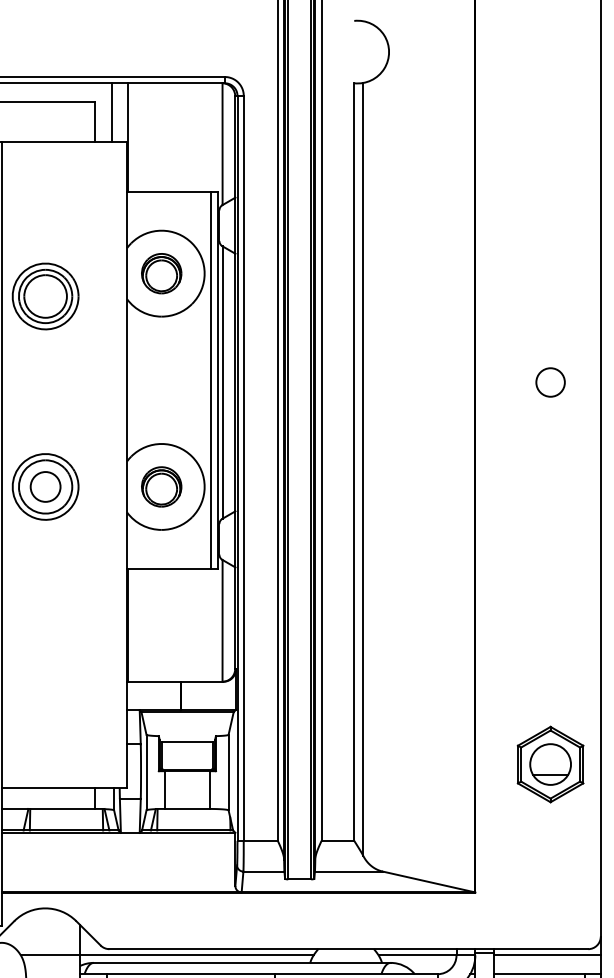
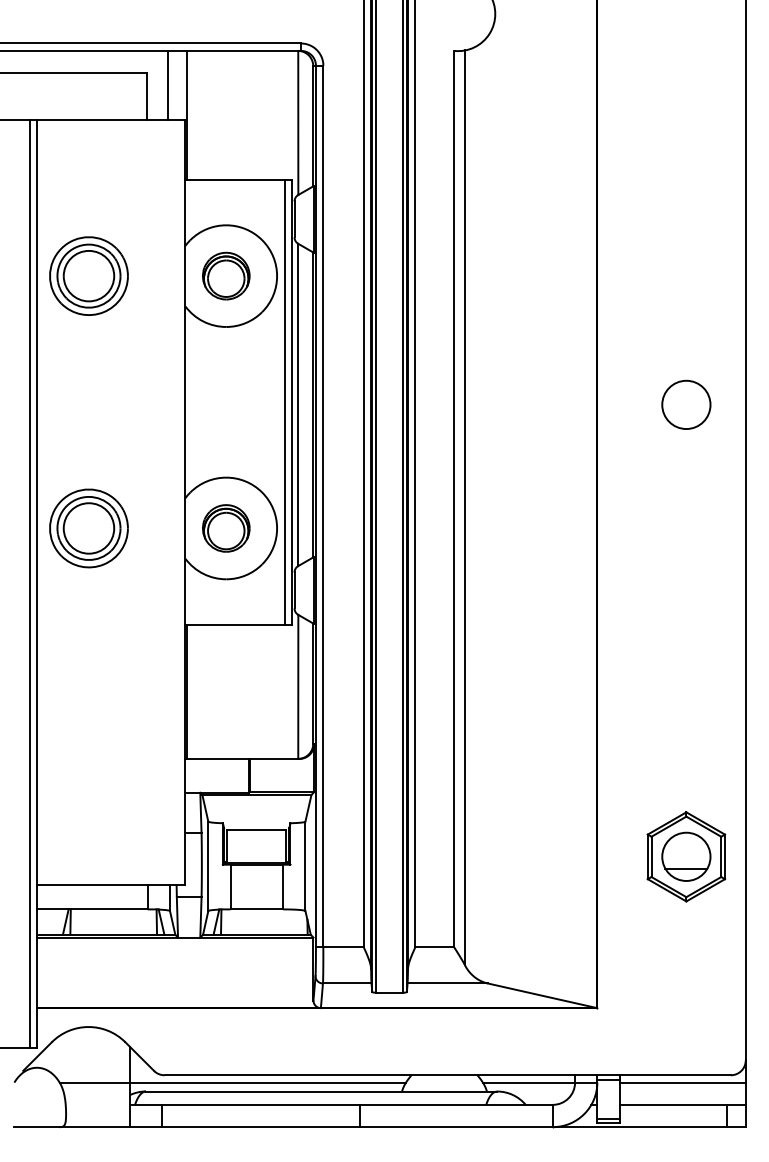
part: (45, 295) -> (88, 275), moved
circle: (550, 382) -> (686, 404), size x1.43
circle: (45, 486) -> (88, 528), size x1.43

